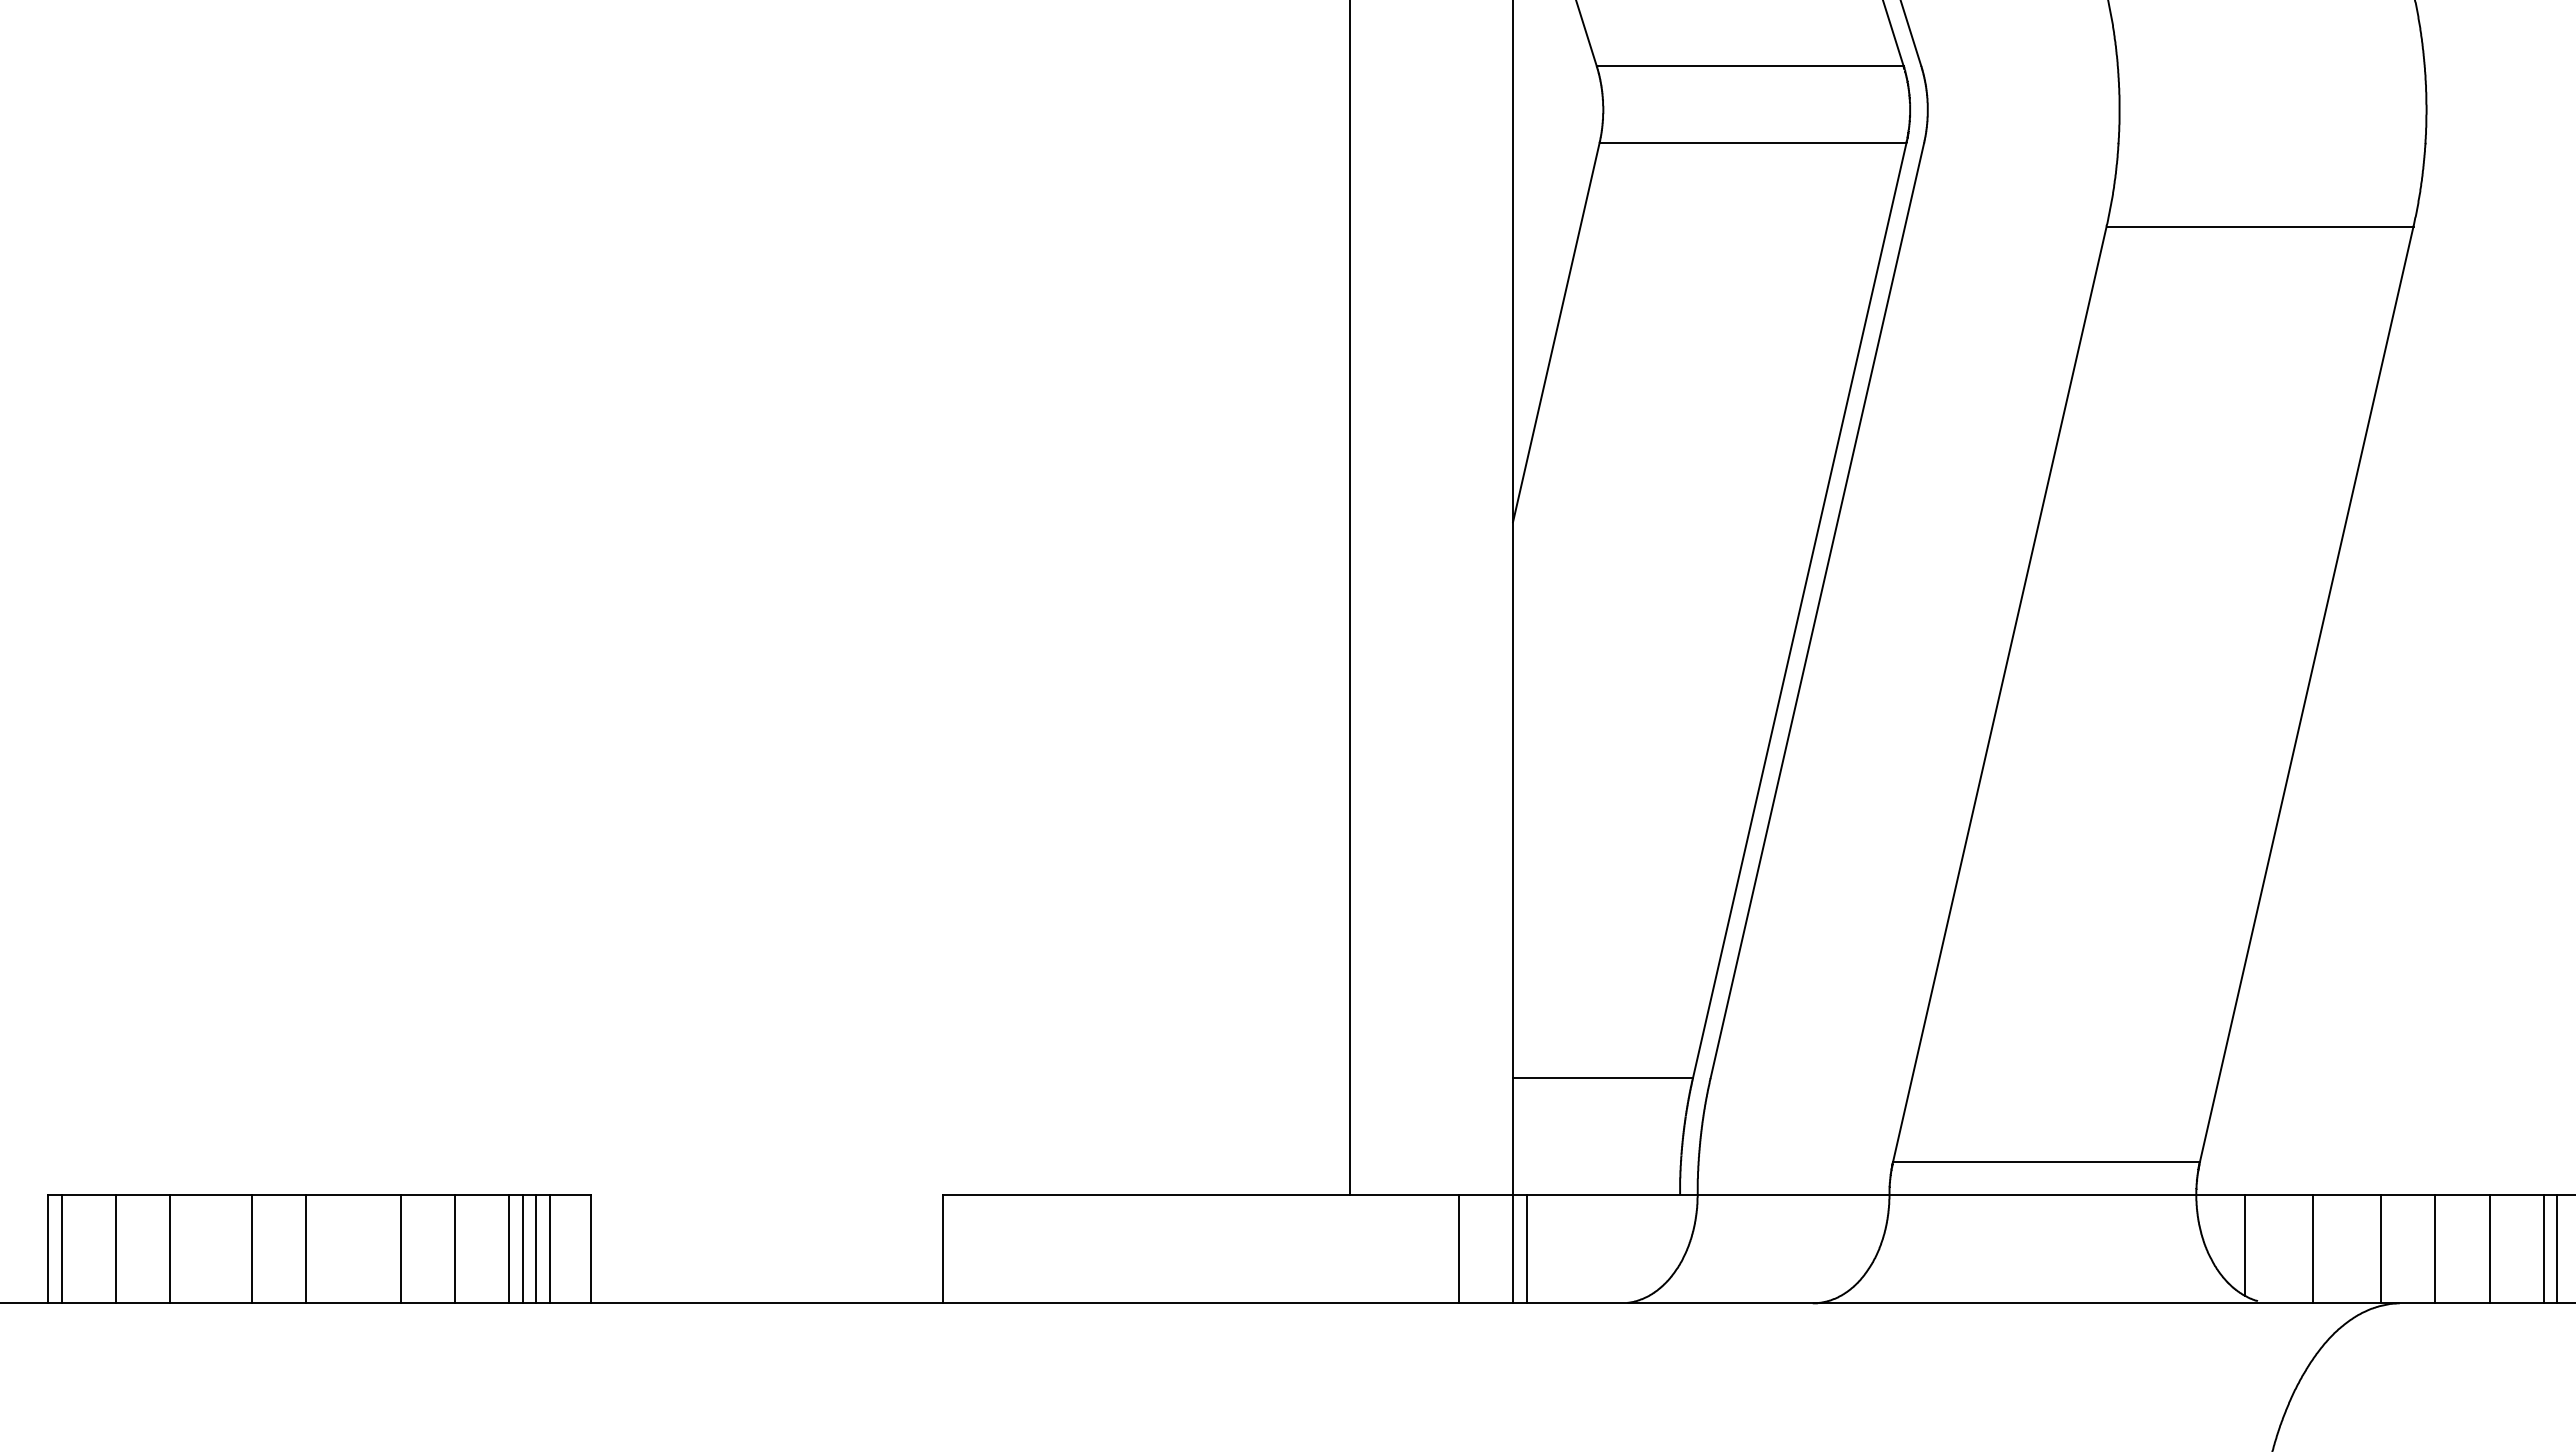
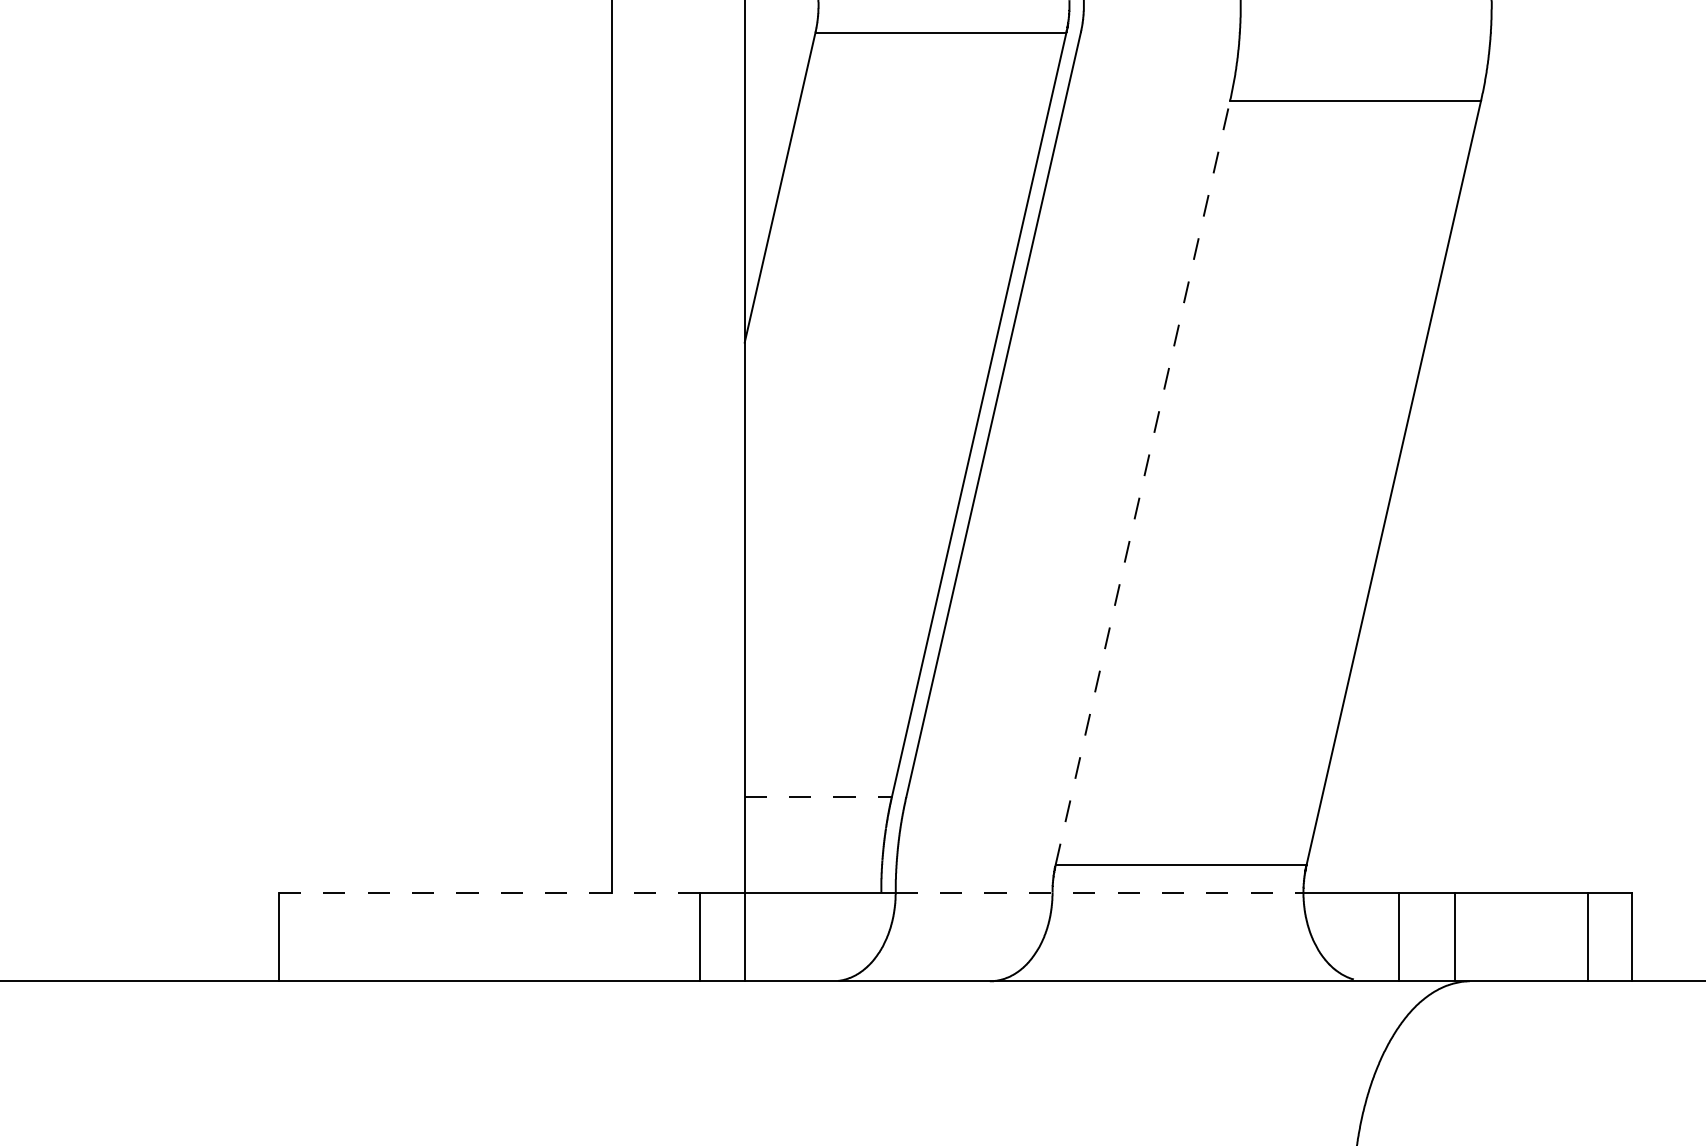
line: (1999, 694) -> (1142, 483), solid -> dashed
line: (1602, 1078) -> (817, 797), solid -> dashed
line: (1201, 1194) -> (490, 892), solid -> dashed
line: (1947, 1194) -> (1100, 892), solid -> dashed
line: (2245, 1244) -> (1343, 933), removed
line: (1526, 1248) -> (755, 936), removed
line: (2435, 1248) -> (1499, 936), removed
line: (2489, 1248) -> (1543, 936), removed
line: (2557, 1248) -> (1598, 936), removed

